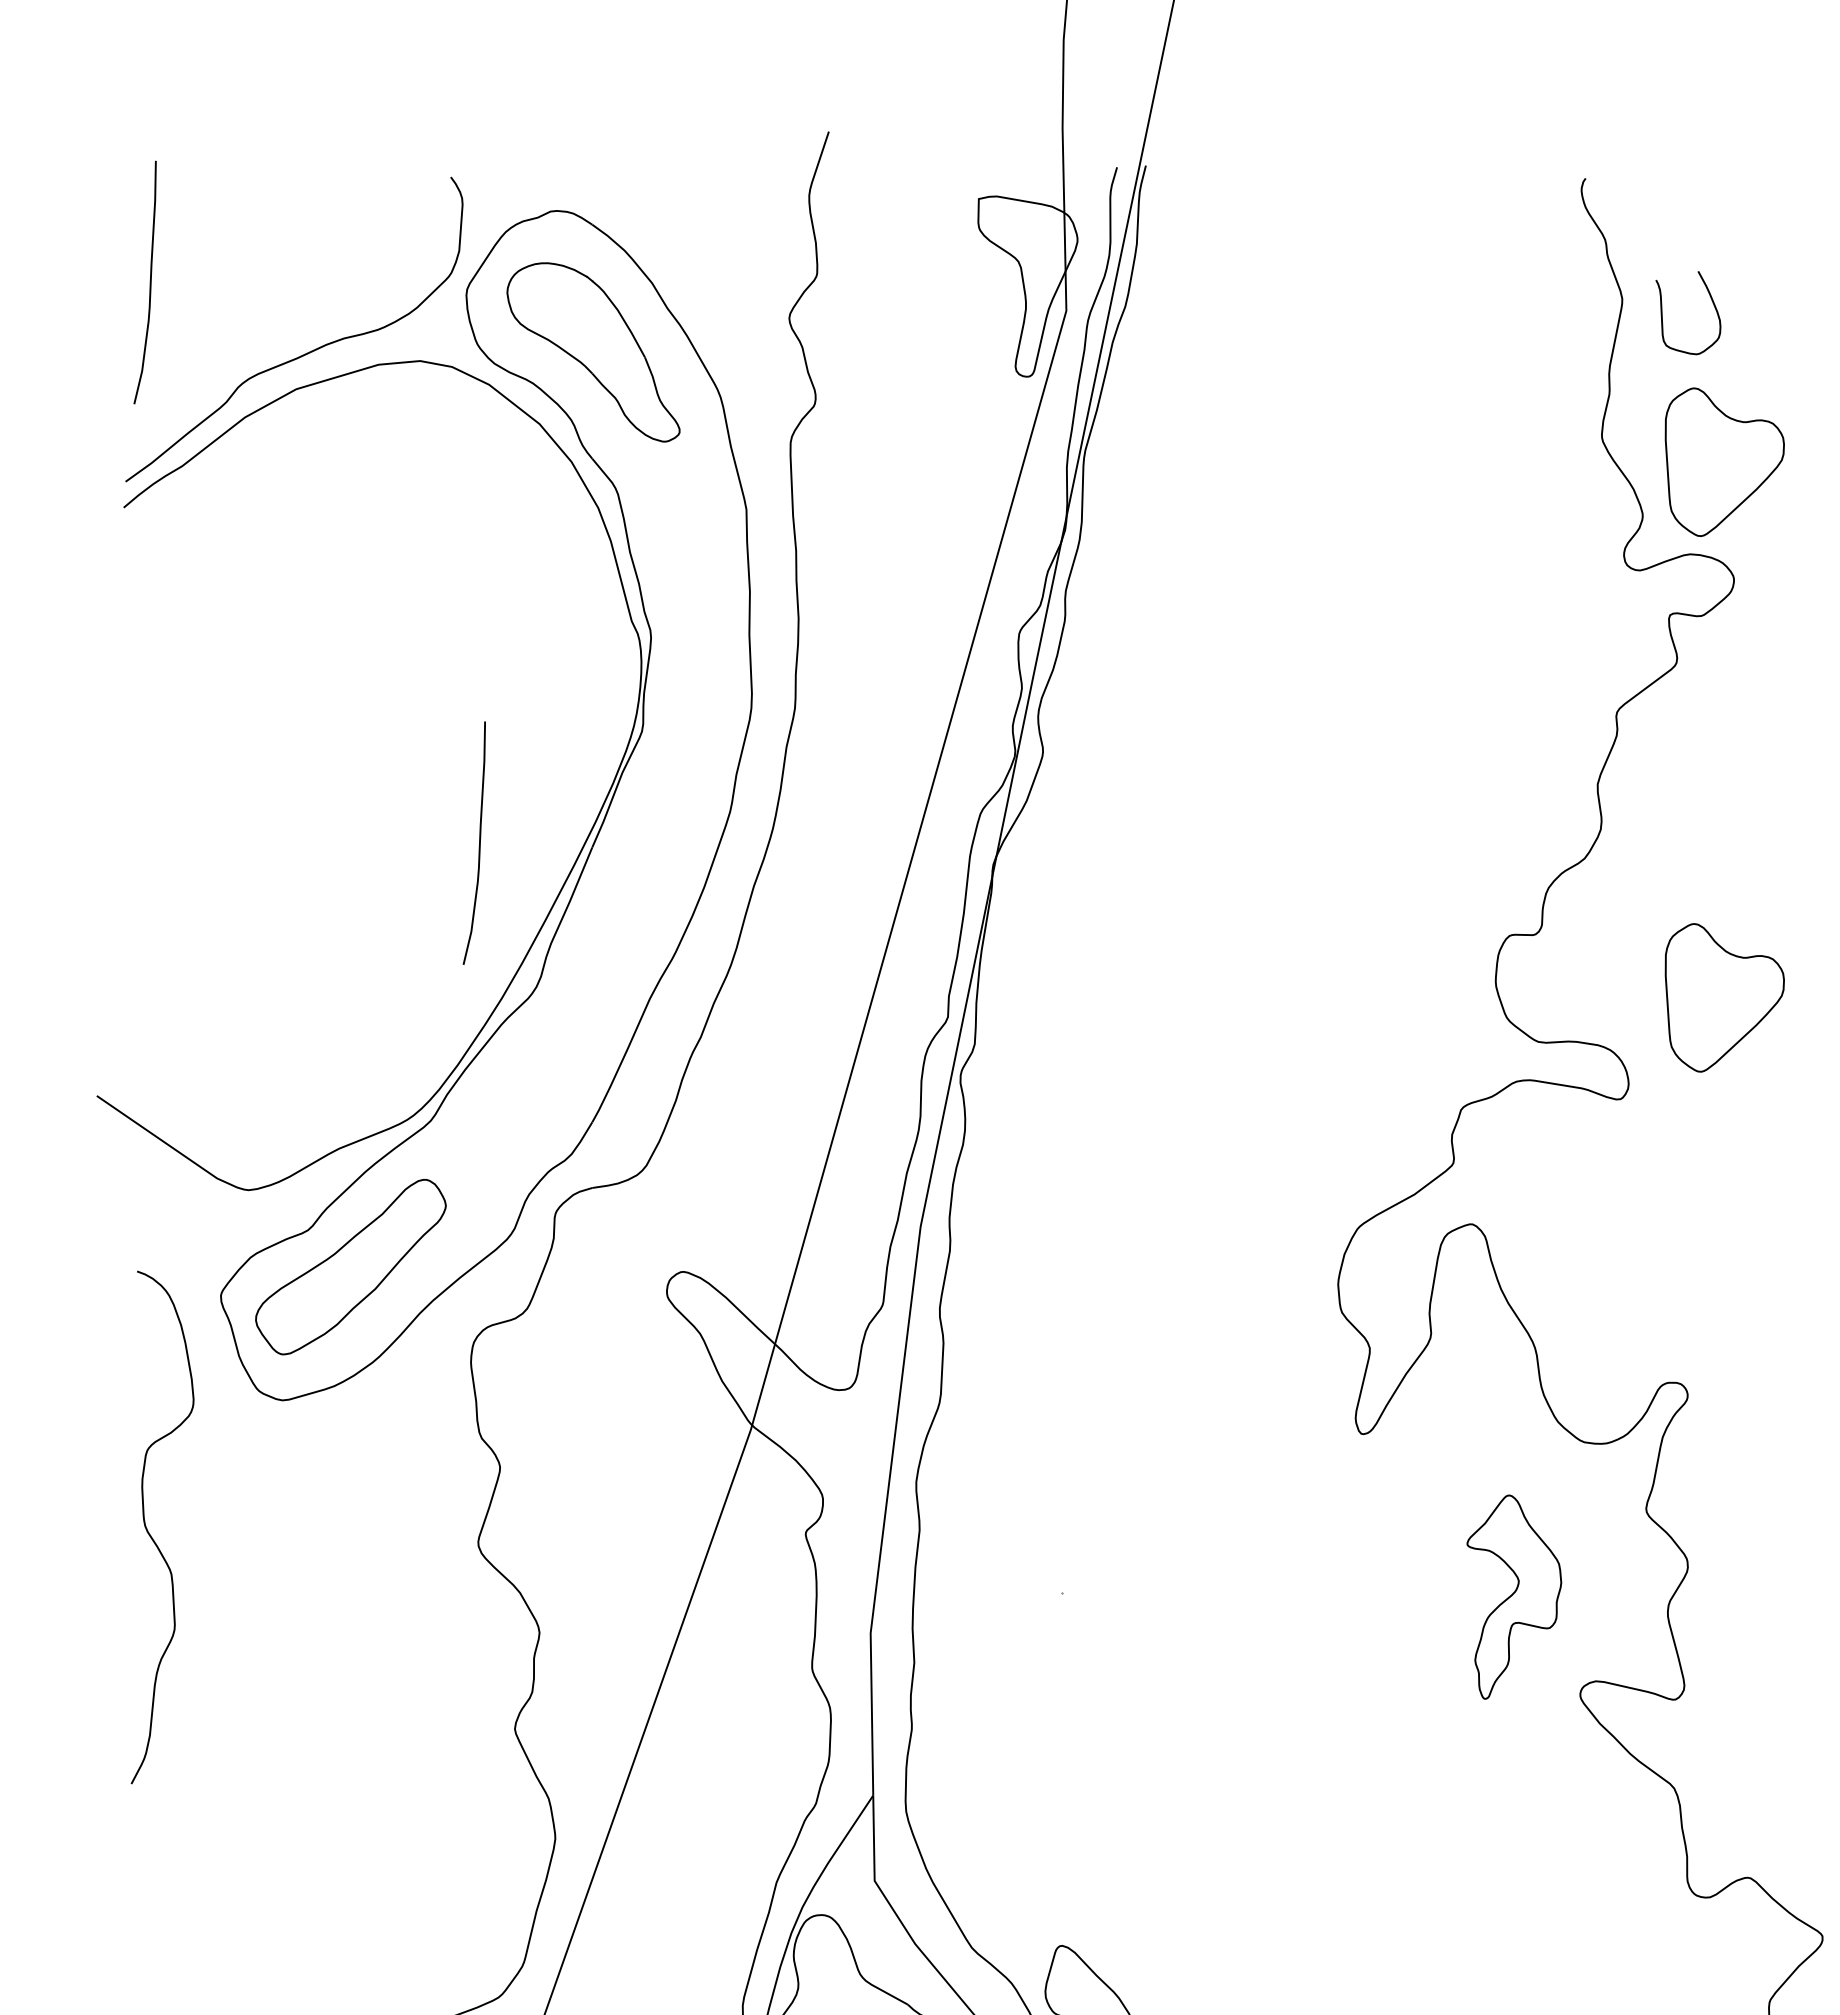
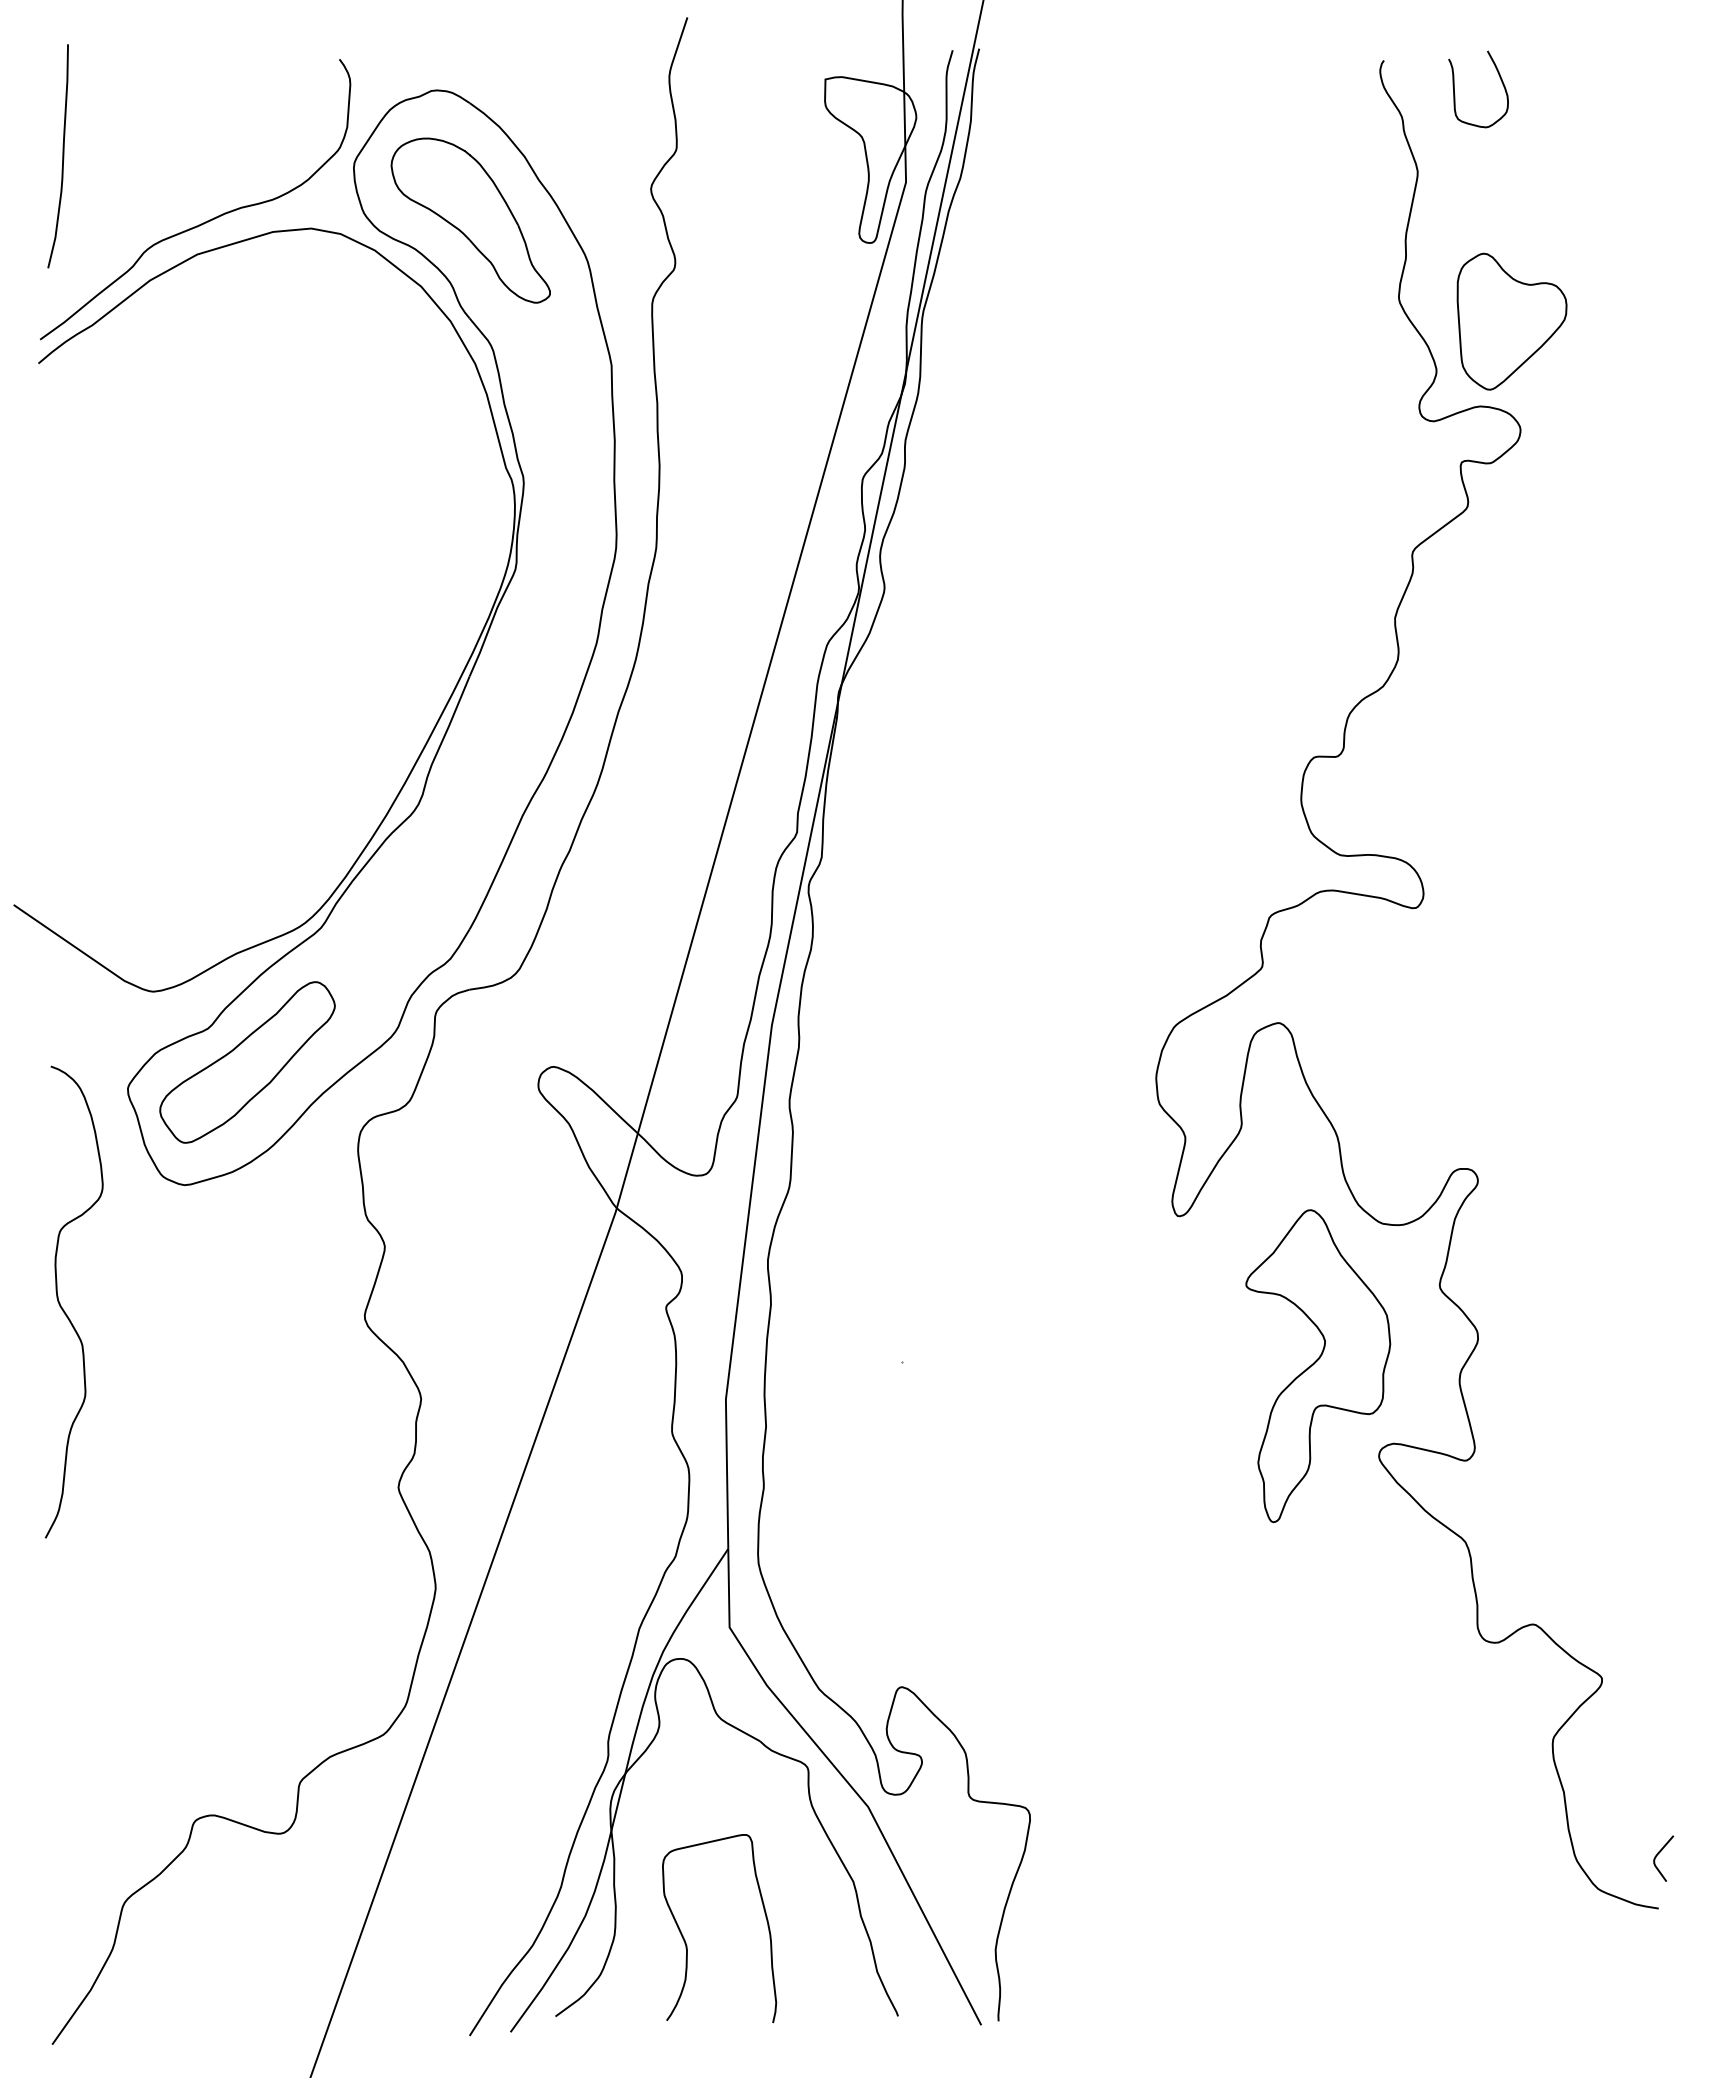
curve: (1663, 318) -> (1455, 94), moved
curve: (479, 843) -> (365, 672), removed
part: (1724, 997) -> (1511, 814), removed
part: (1514, 1597) -> (1318, 1366), size x1.67

